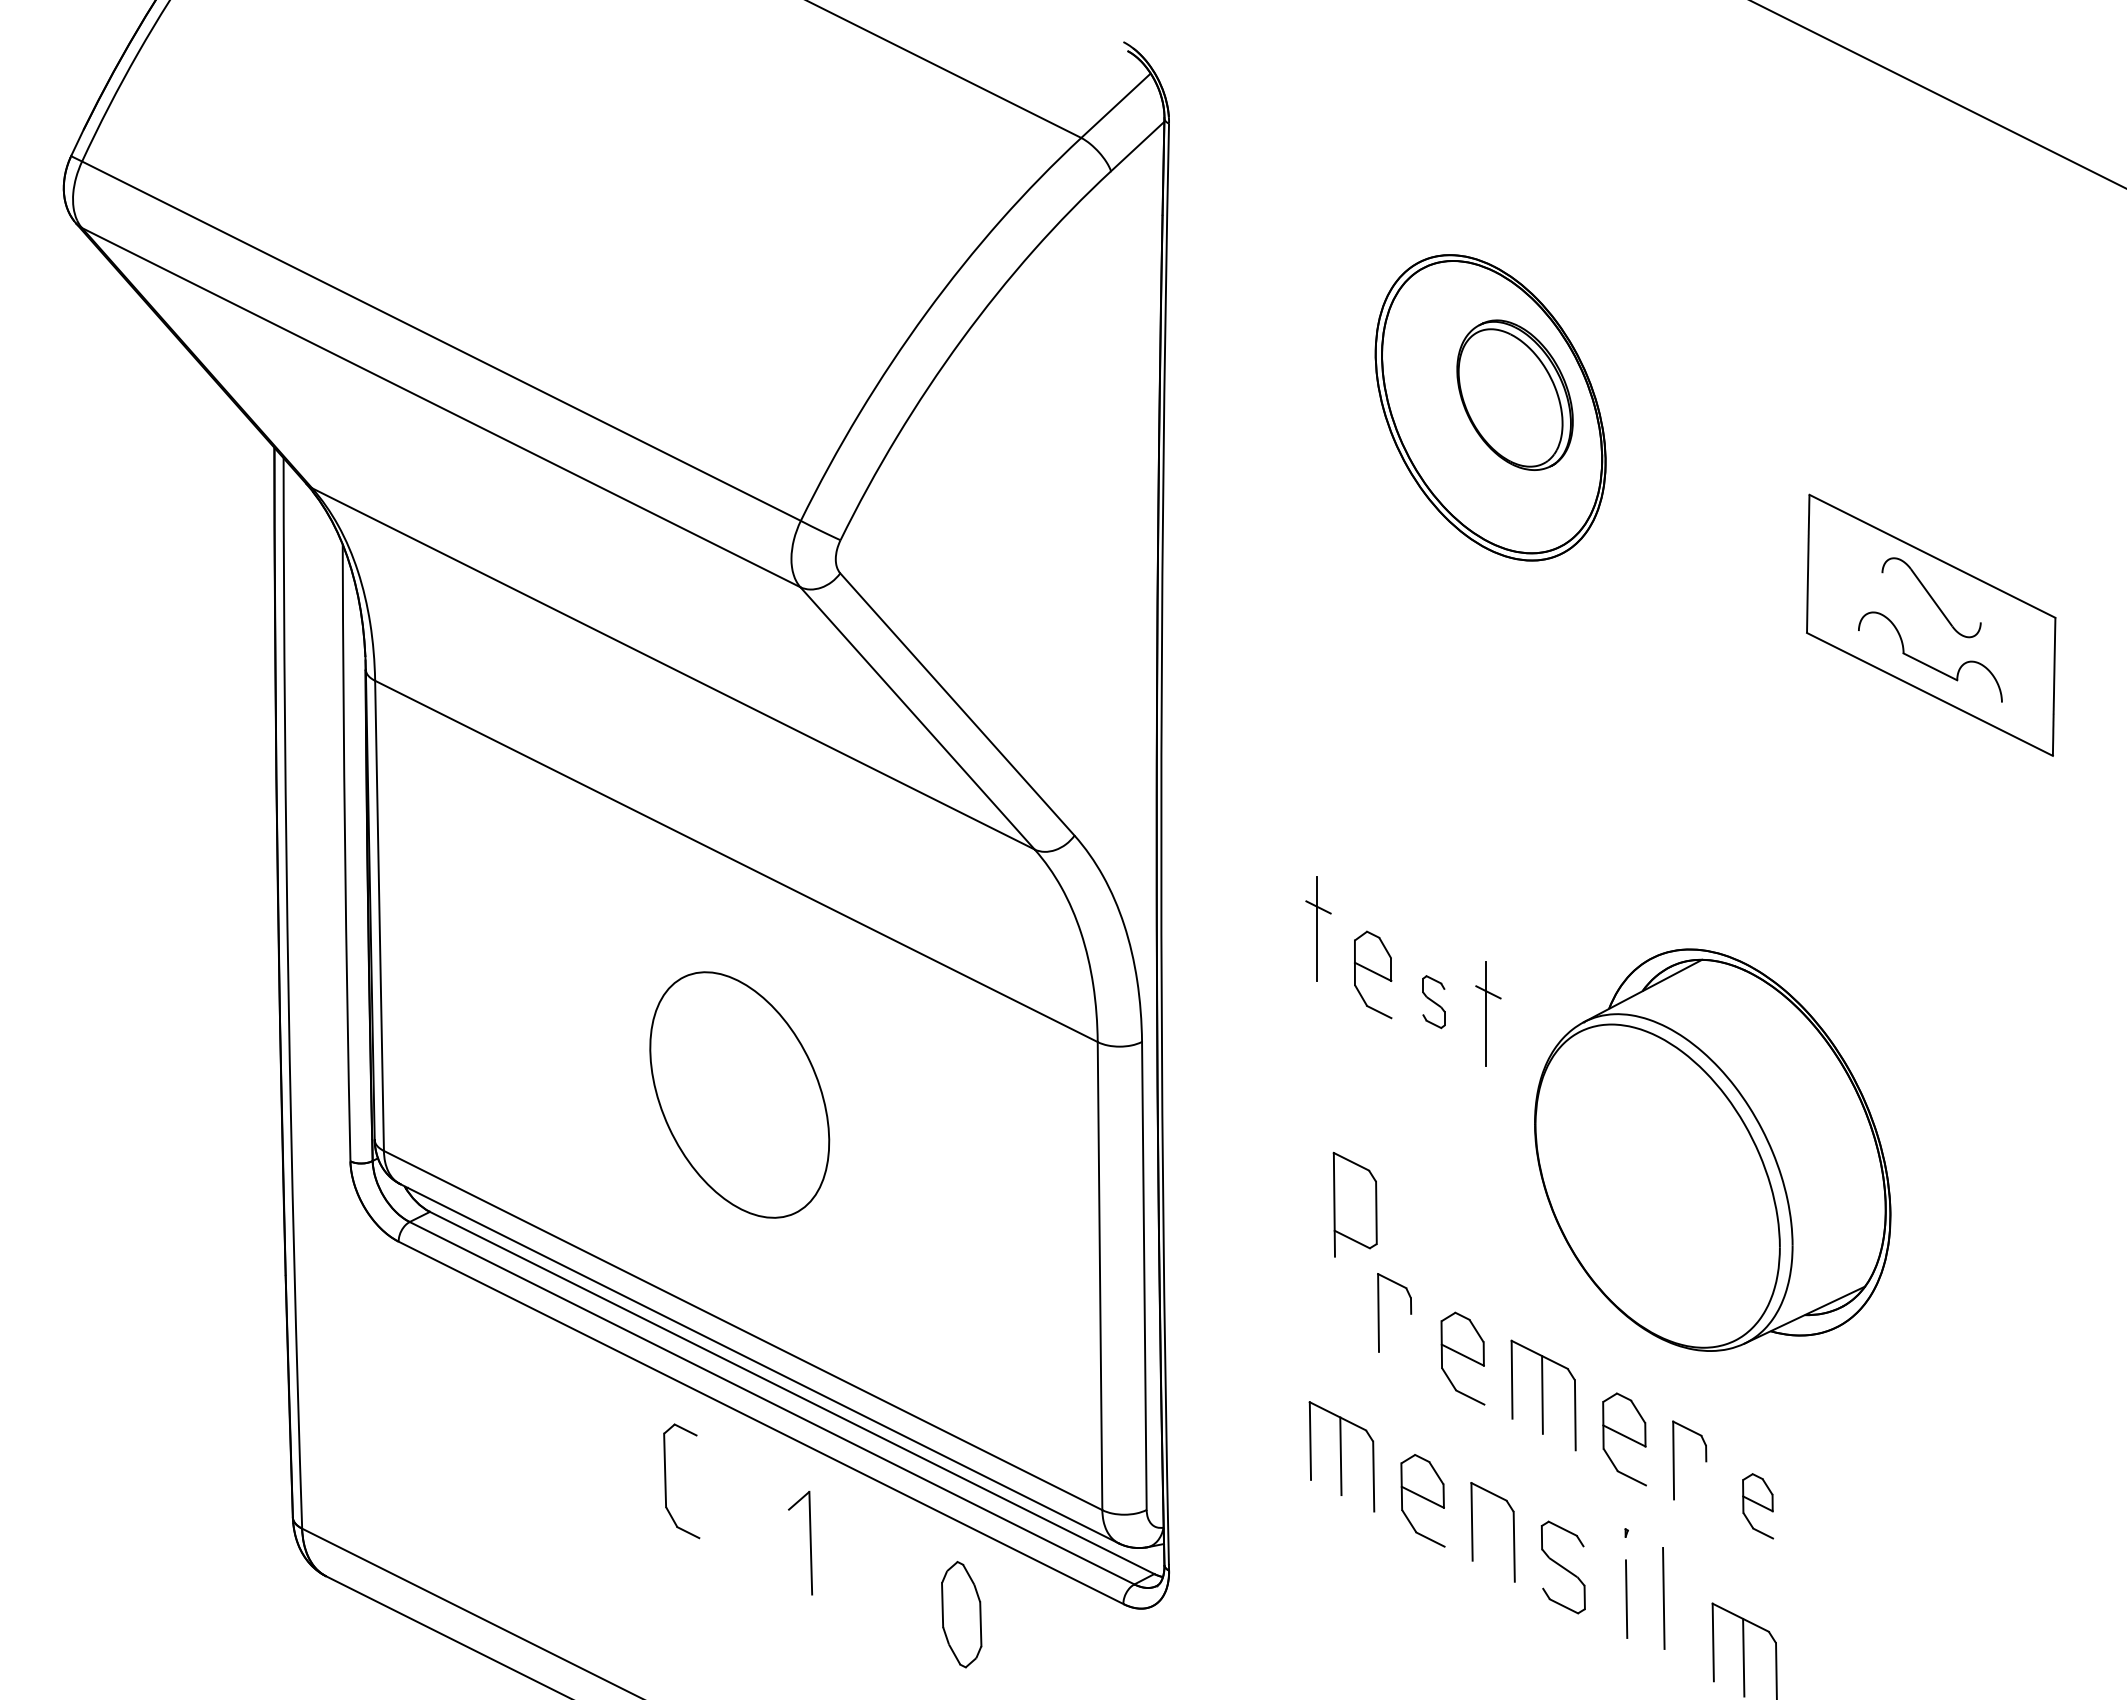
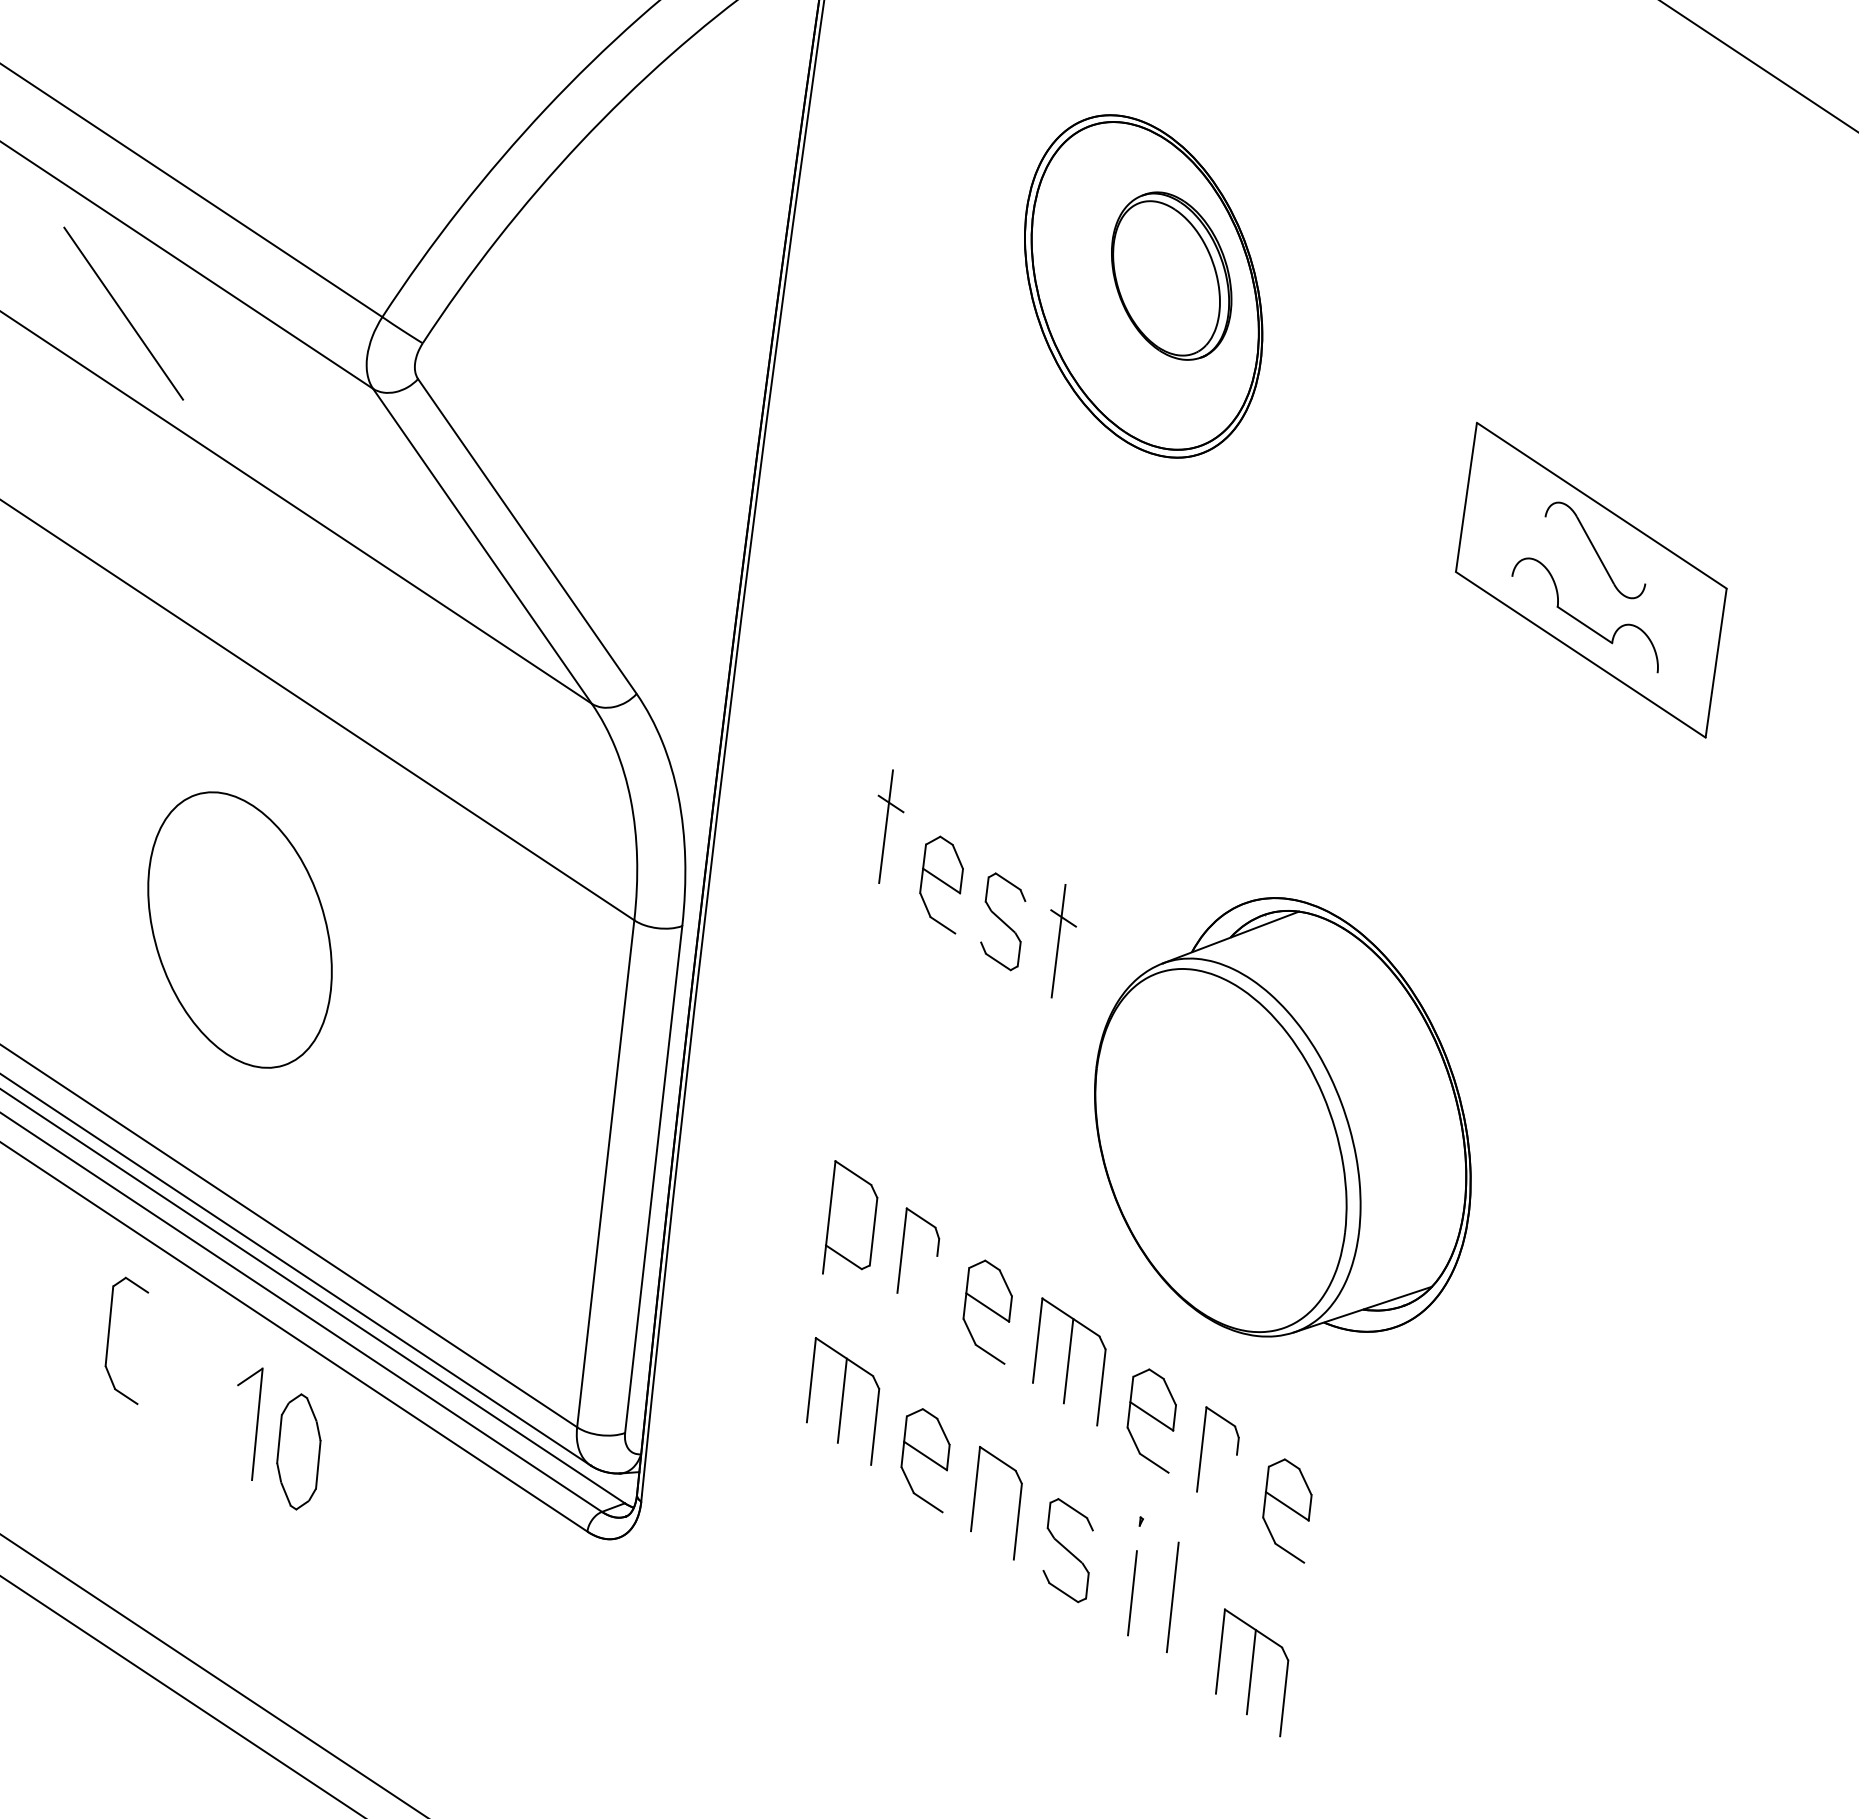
line: (564, 546) -> (123, 313), added
part: (1433, 1001) -> (1002, 921), size x1.67
part: (1354, 1204) -> (850, 1219), moved
part: (1757, 1506) -> (1286, 1510), size x1.43
part: (961, 1614) -> (298, 1451), moved

